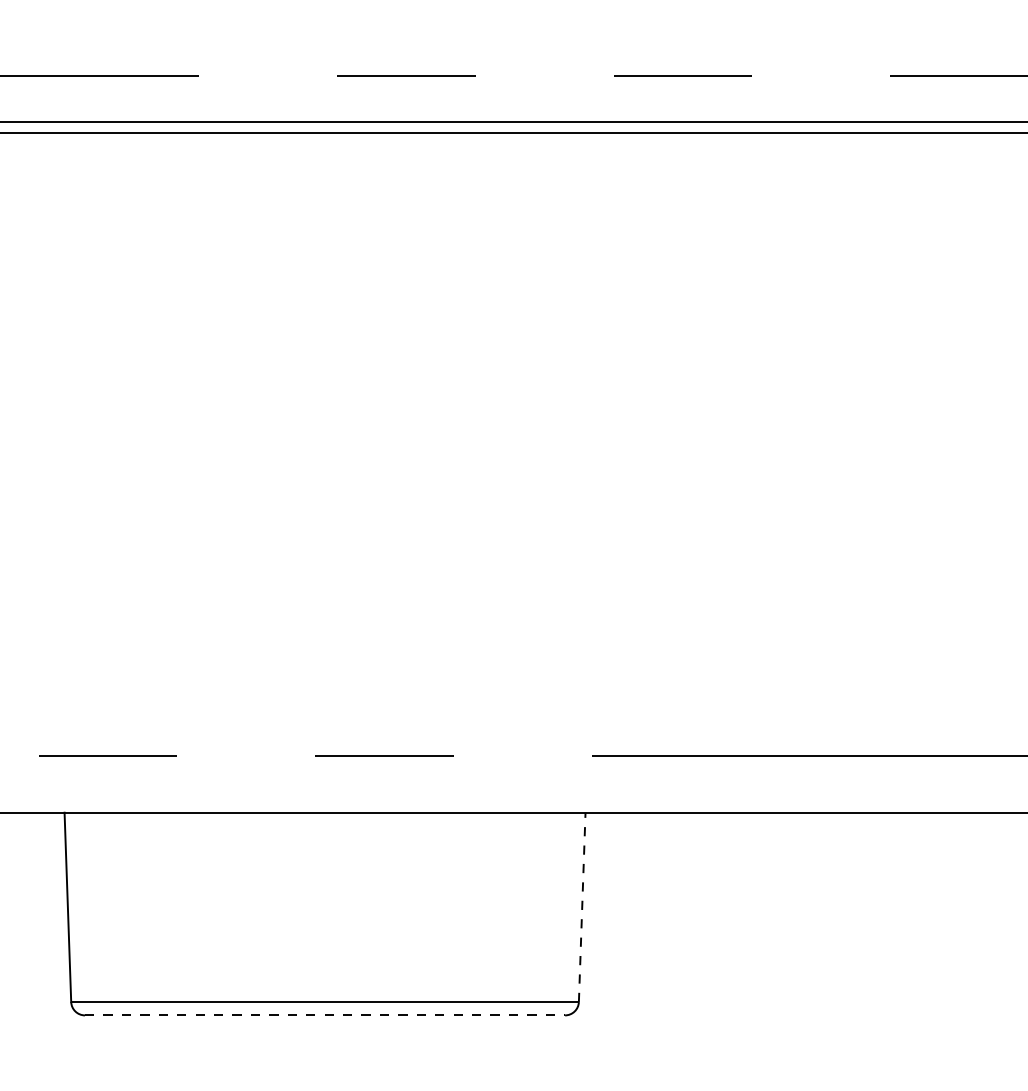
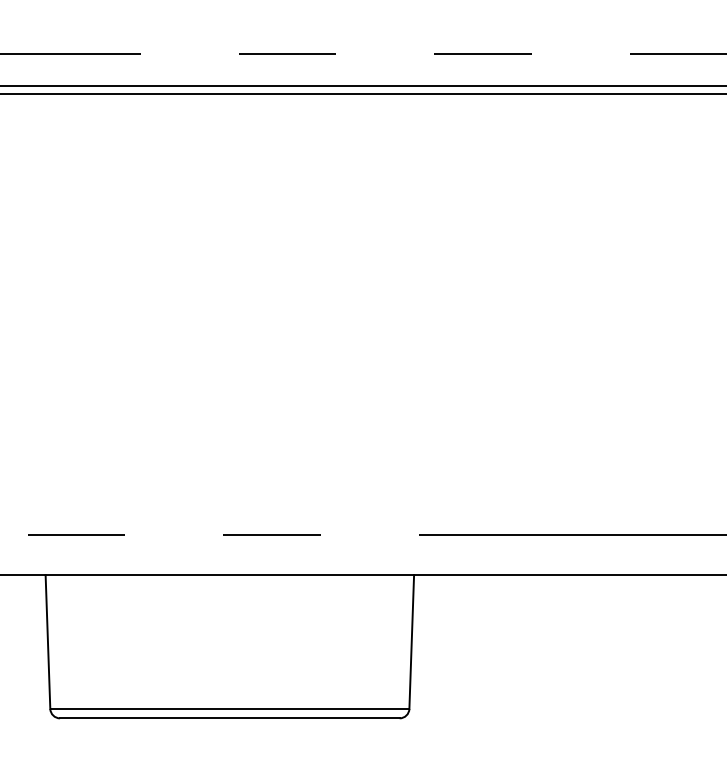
line: (582, 907) -> (411, 642), dashed -> solid
line: (325, 1015) -> (230, 718), dashed -> solid

